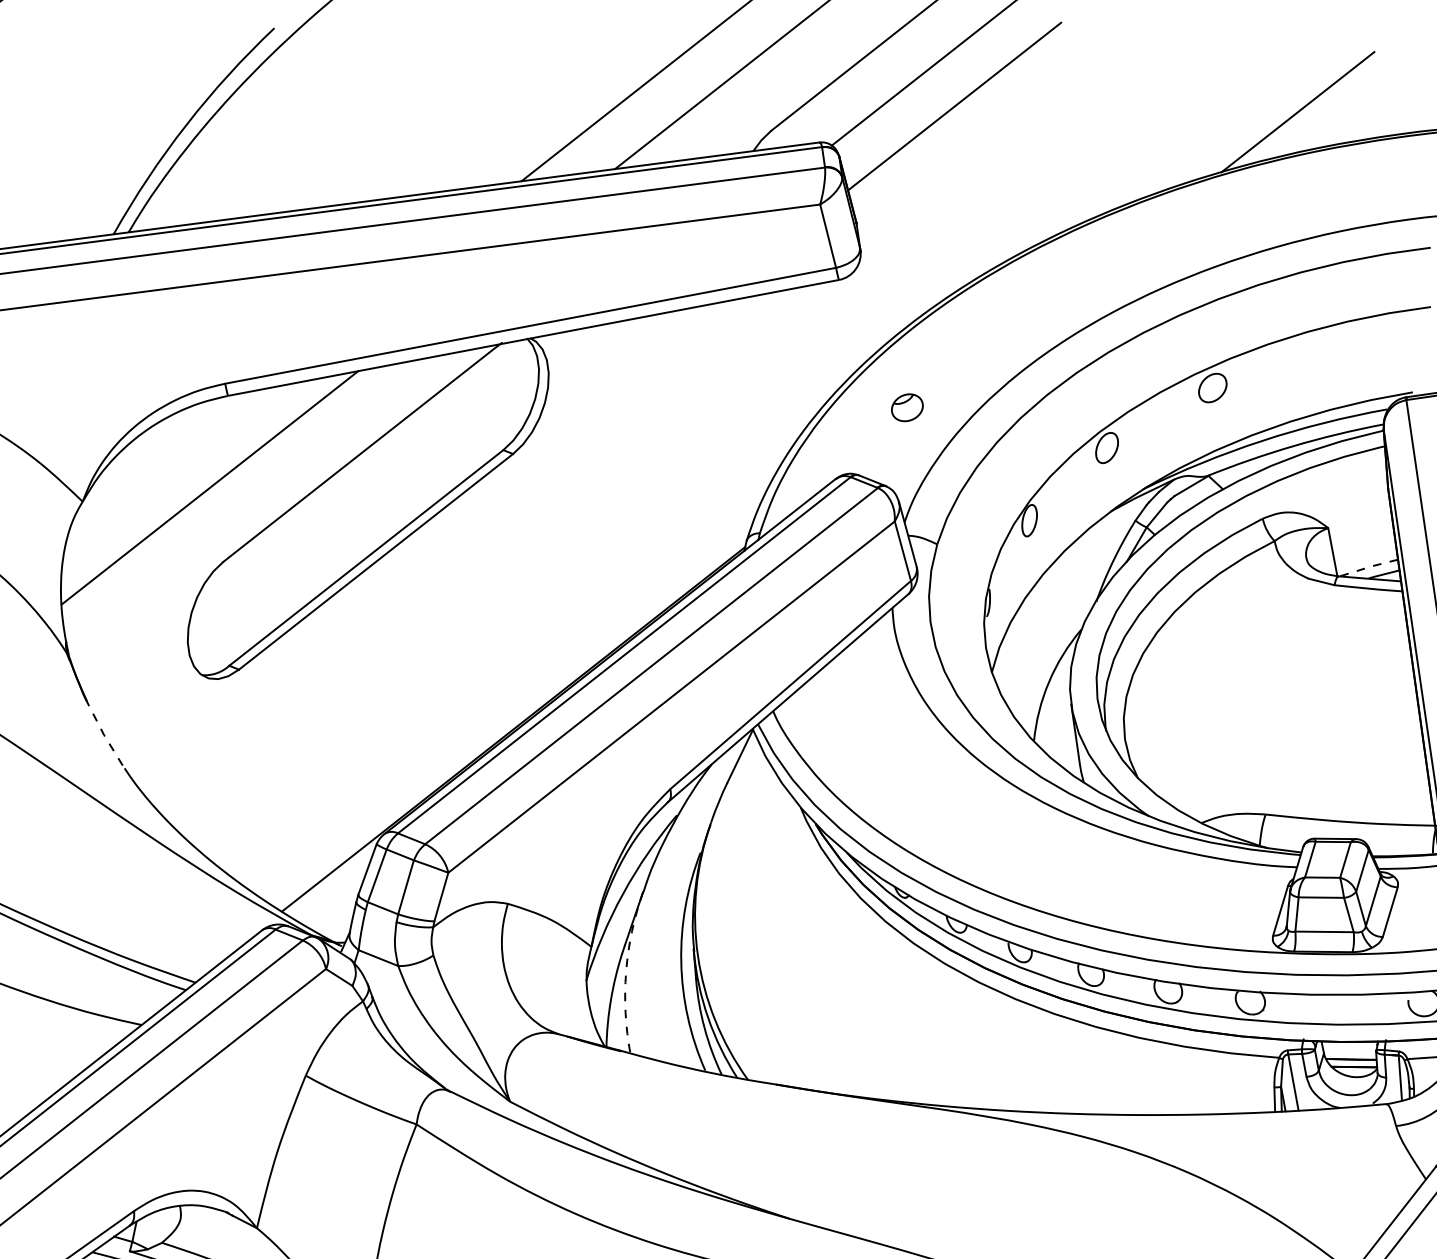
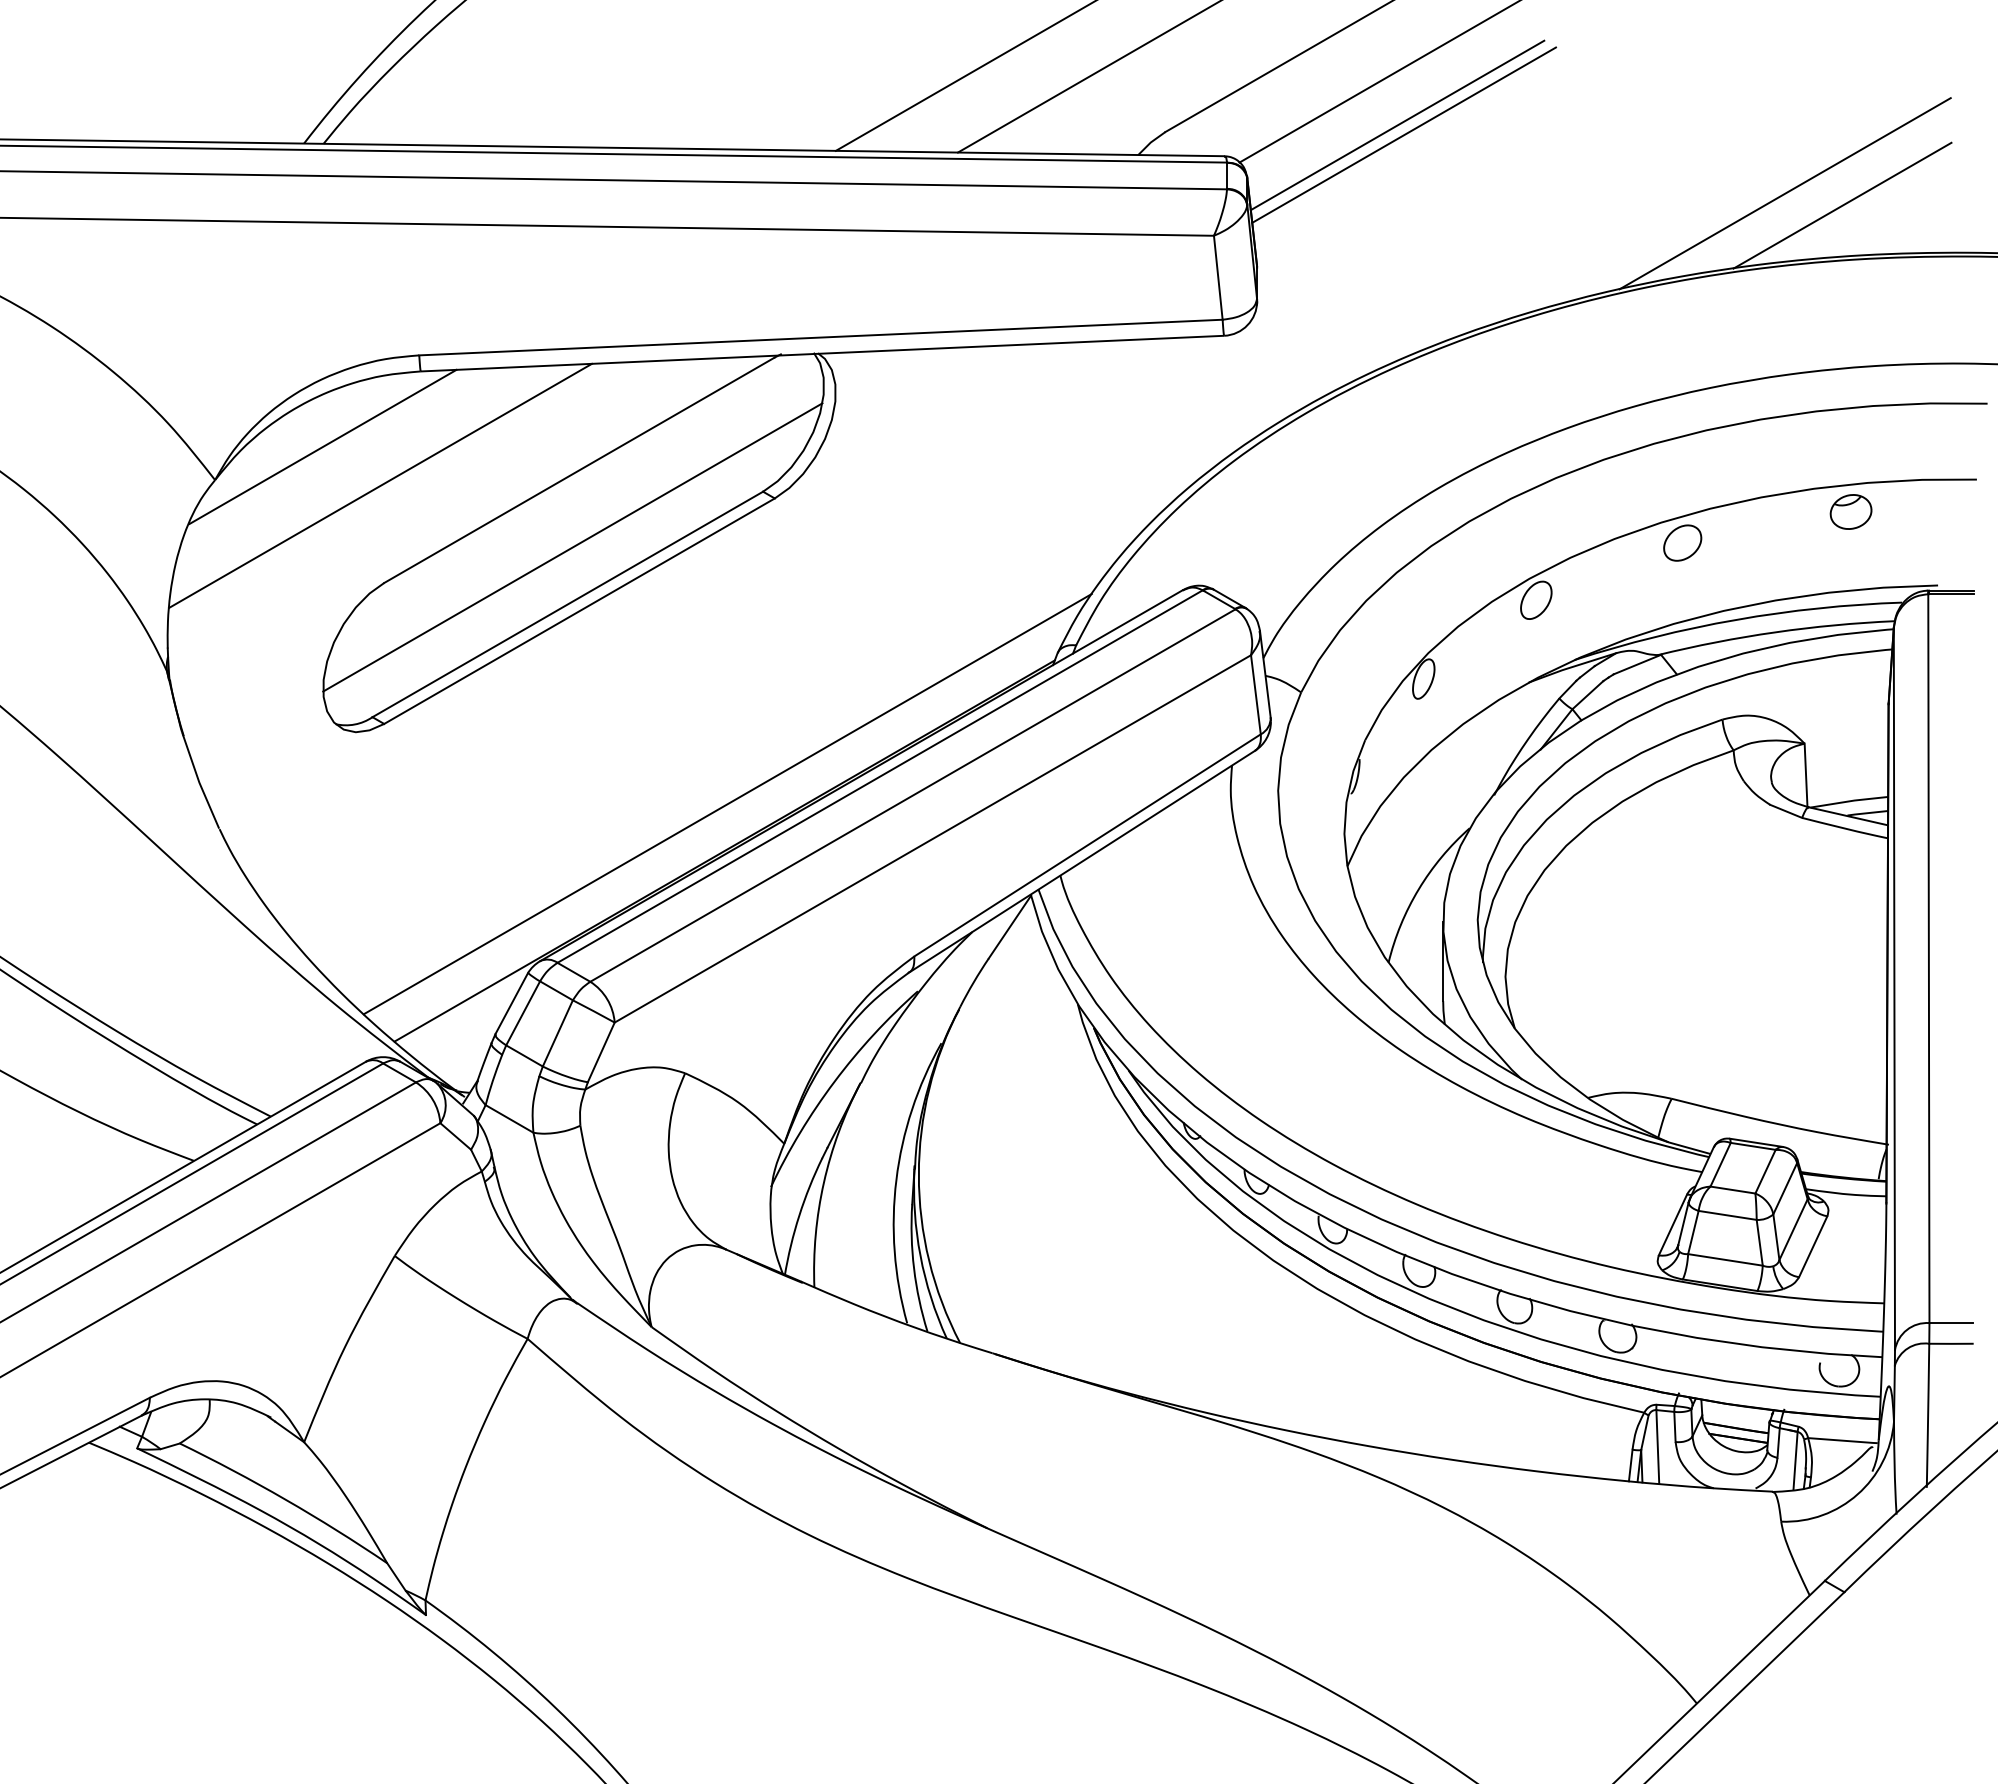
line: (948, 99) -> (1397, 125), added
line: (1252, 109) -> (1784, 193), added
part: (906, 407) -> (1850, 511), moved
line: (161, 464) -> (322, 446), added
line: (363, 513) -> (572, 547), added
line: (1368, 567) -> (1849, 801), dashed -> solid
line: (510, 692) -> (727, 803), added
line: (104, 734) -> (199, 781), dashed -> solid
arc: (625, 972) -> (823, 1182), dashed -> solid

